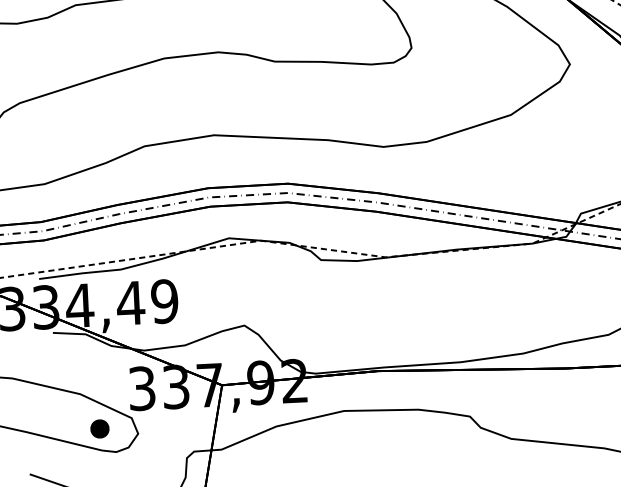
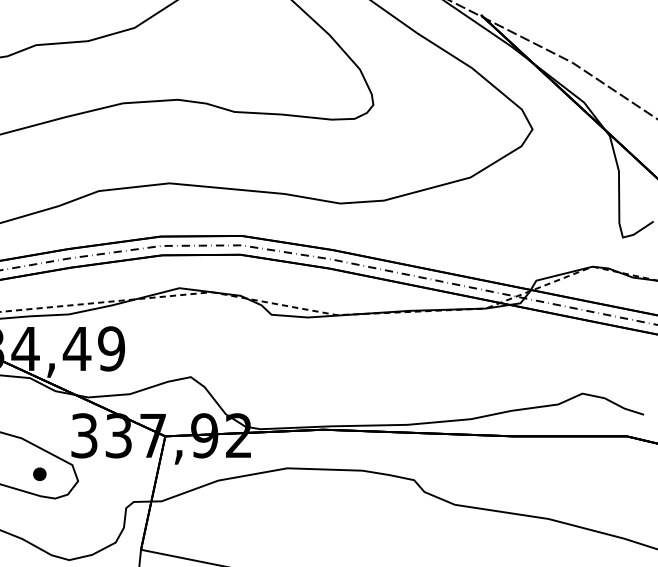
part: (99, 428) -> (39, 473), size x0.7

